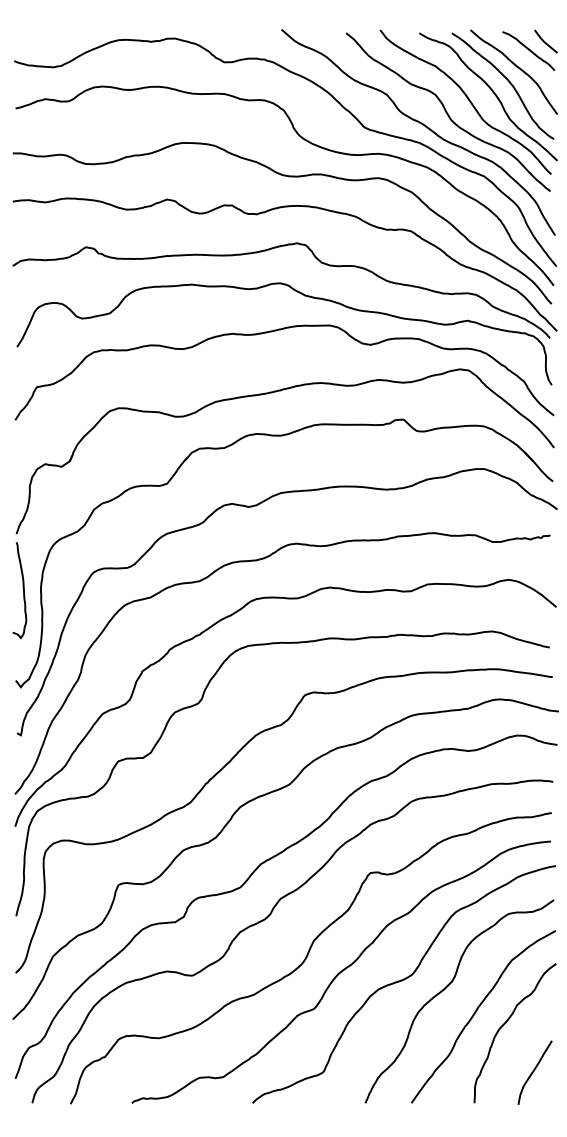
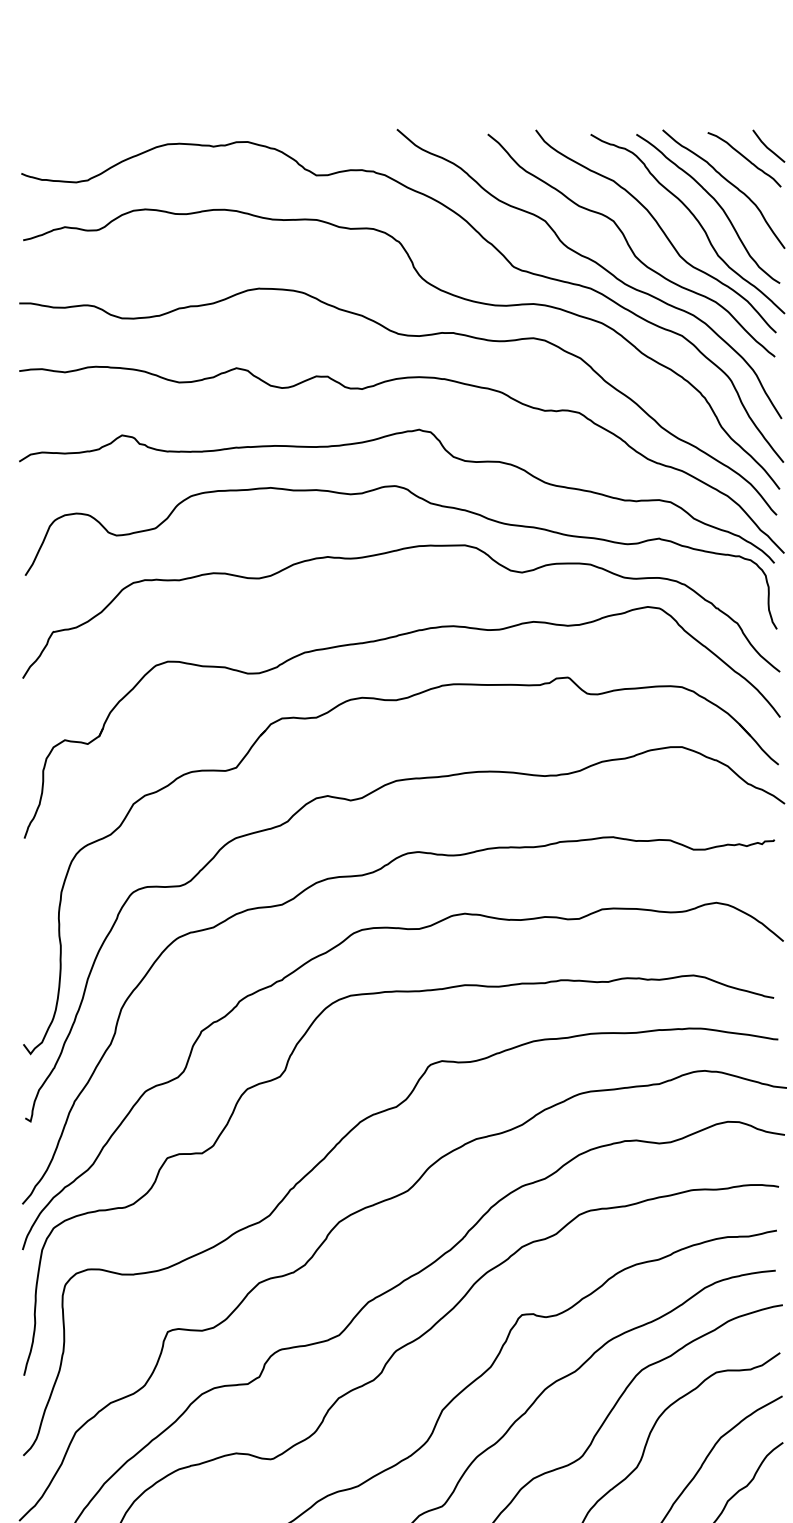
curve: (23, 590) -> (34, 917), removed

